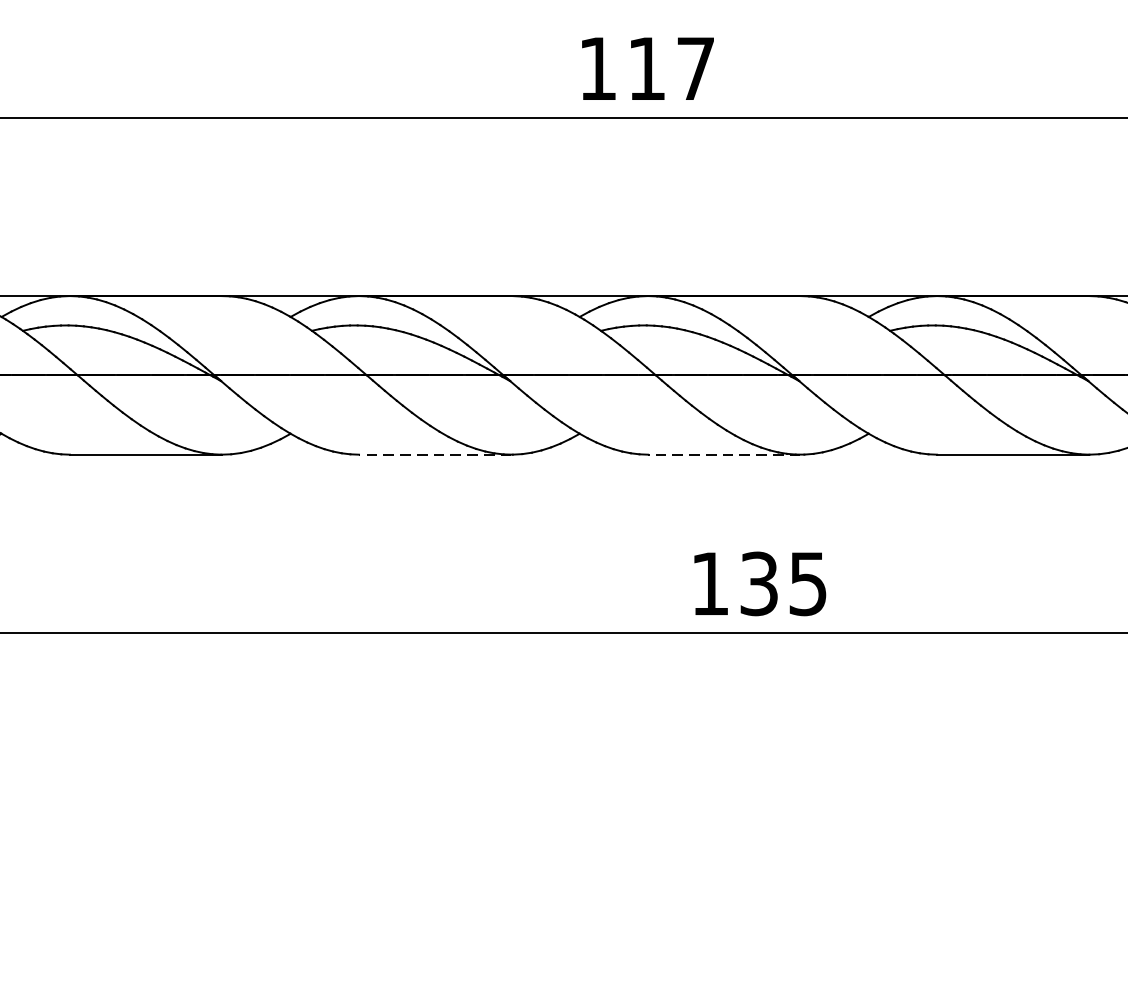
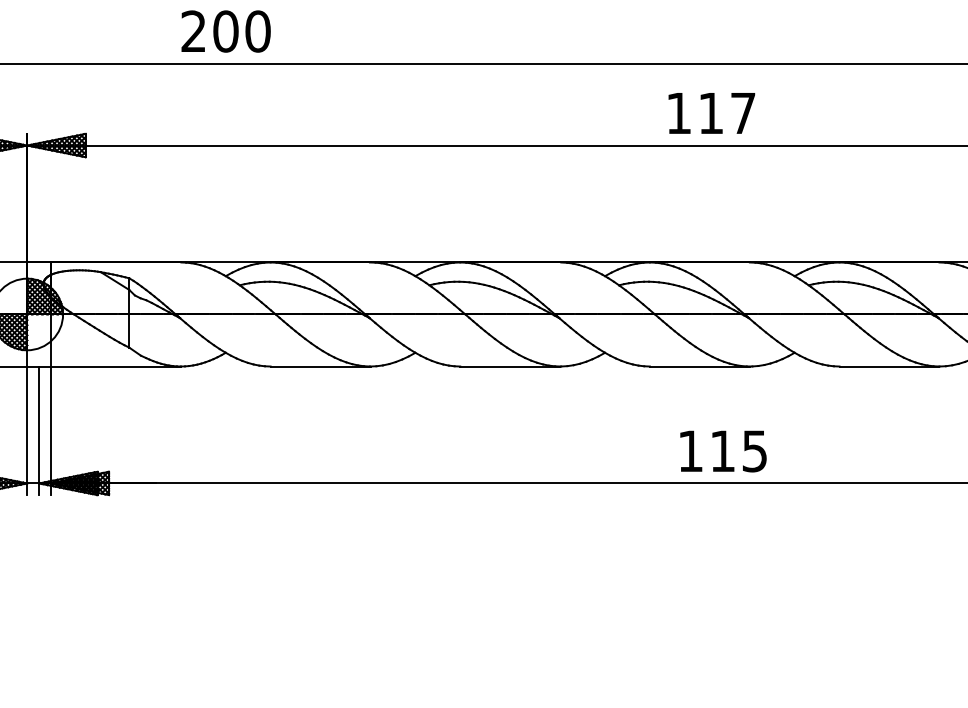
text: (647, 68) -> (711, 113), moved
line: (435, 454) -> (510, 366), dashed -> solid
line: (723, 454) -> (699, 366), dashed -> solid
text: (758, 584) -> (722, 451), 135 -> 115

